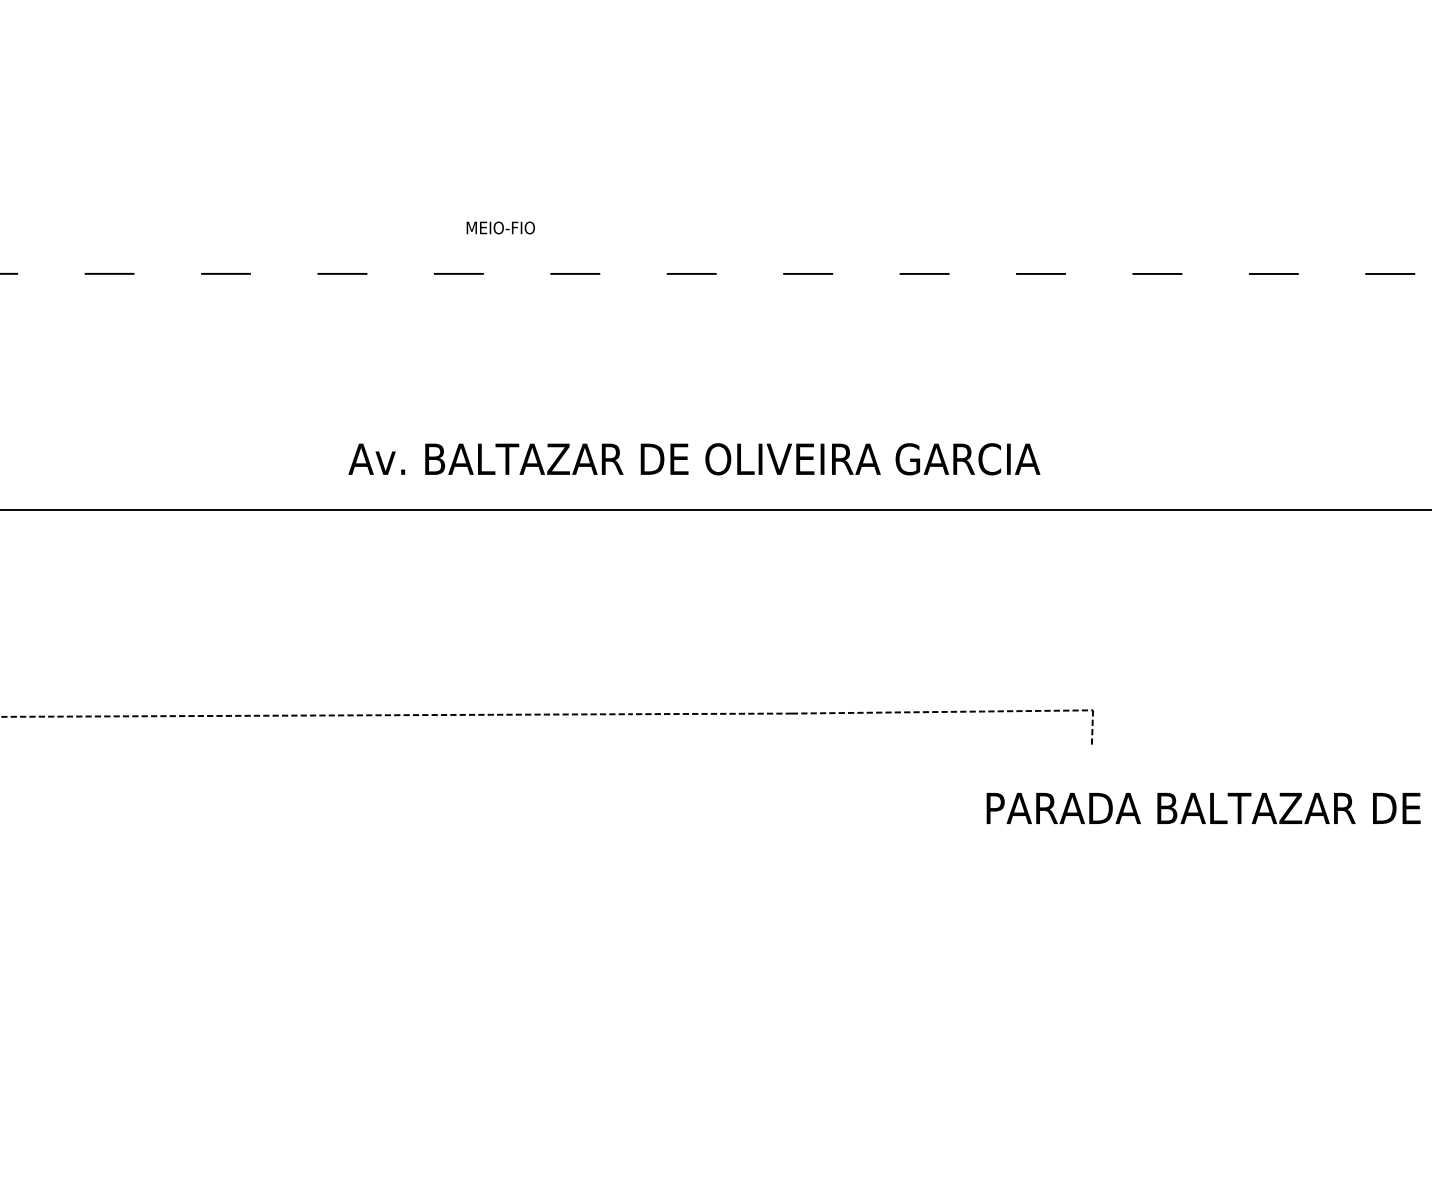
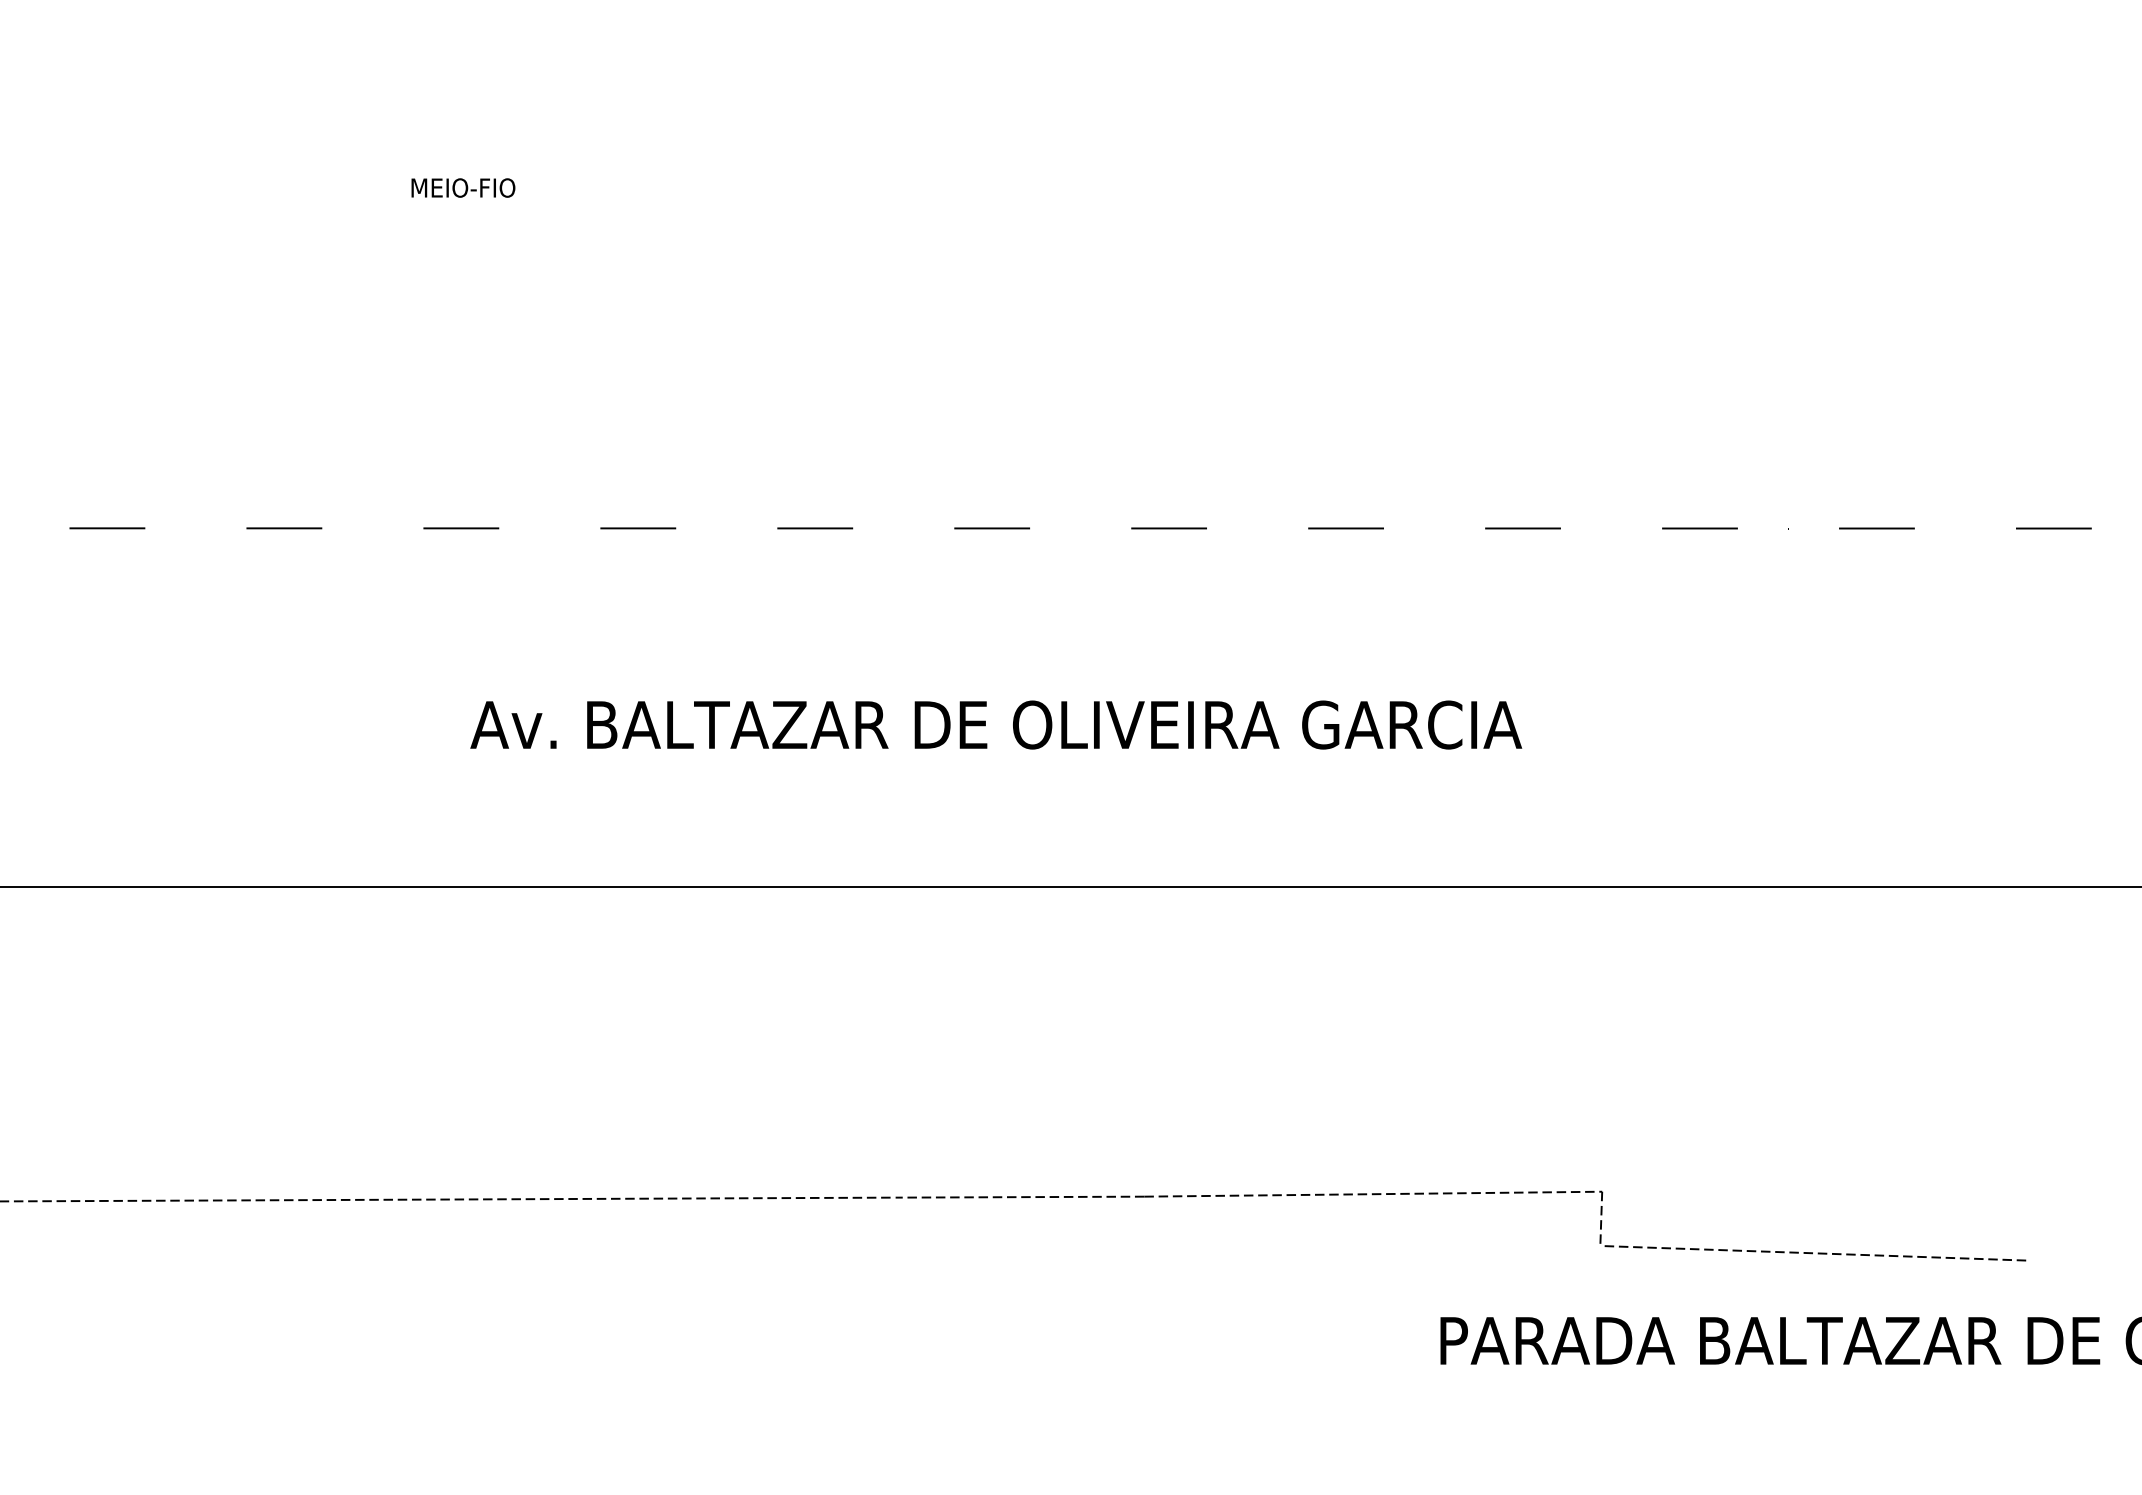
text: (500, 227) -> (462, 187), moved
text: (694, 459) -> (996, 725), moved
line: (1233, 750) -> (1815, 1252), added

